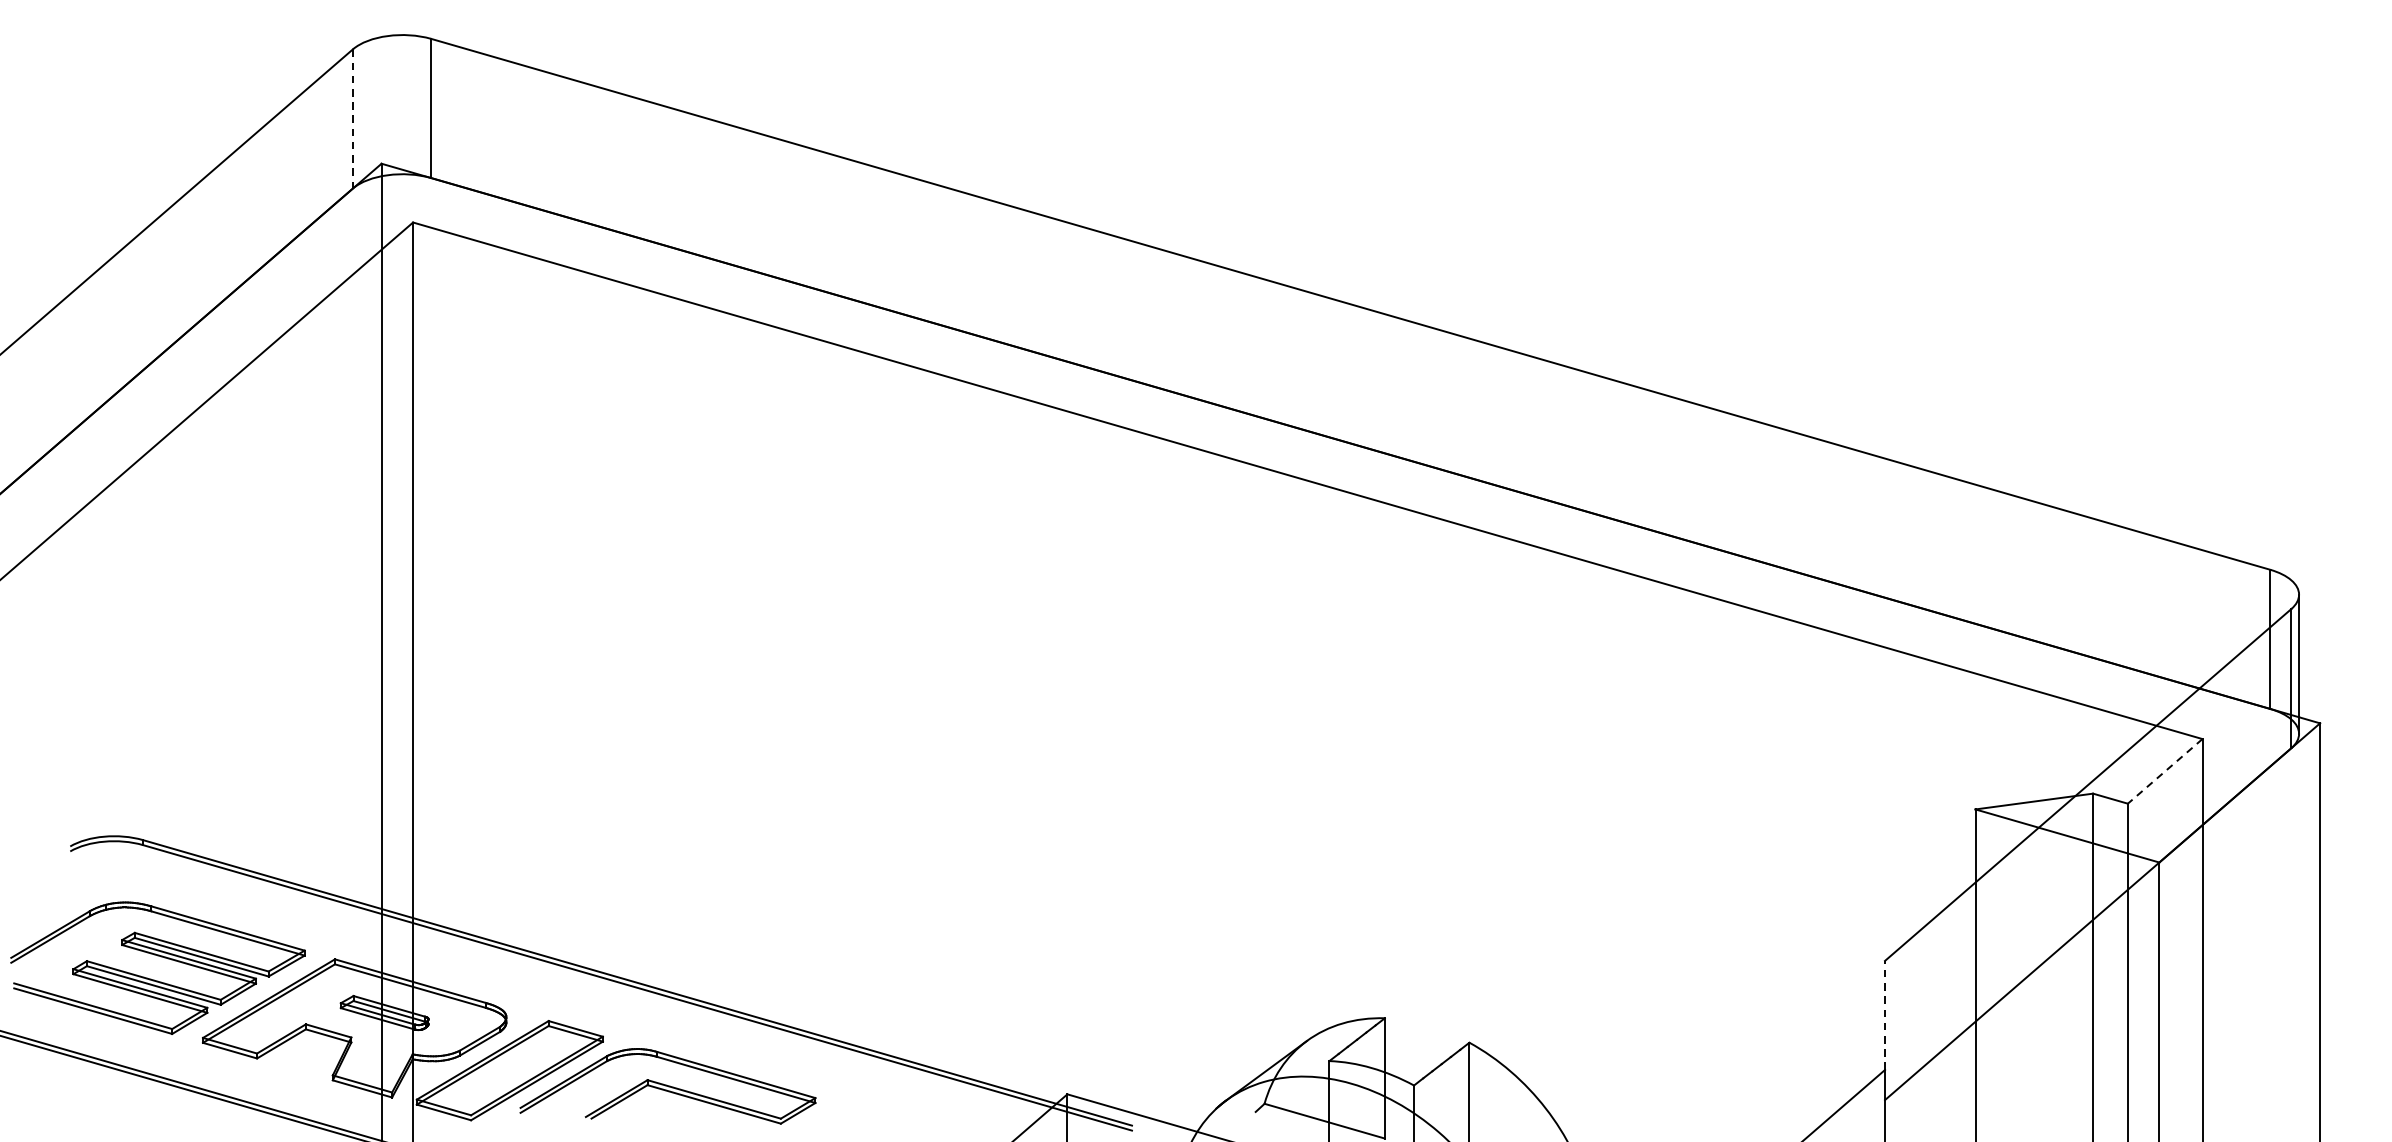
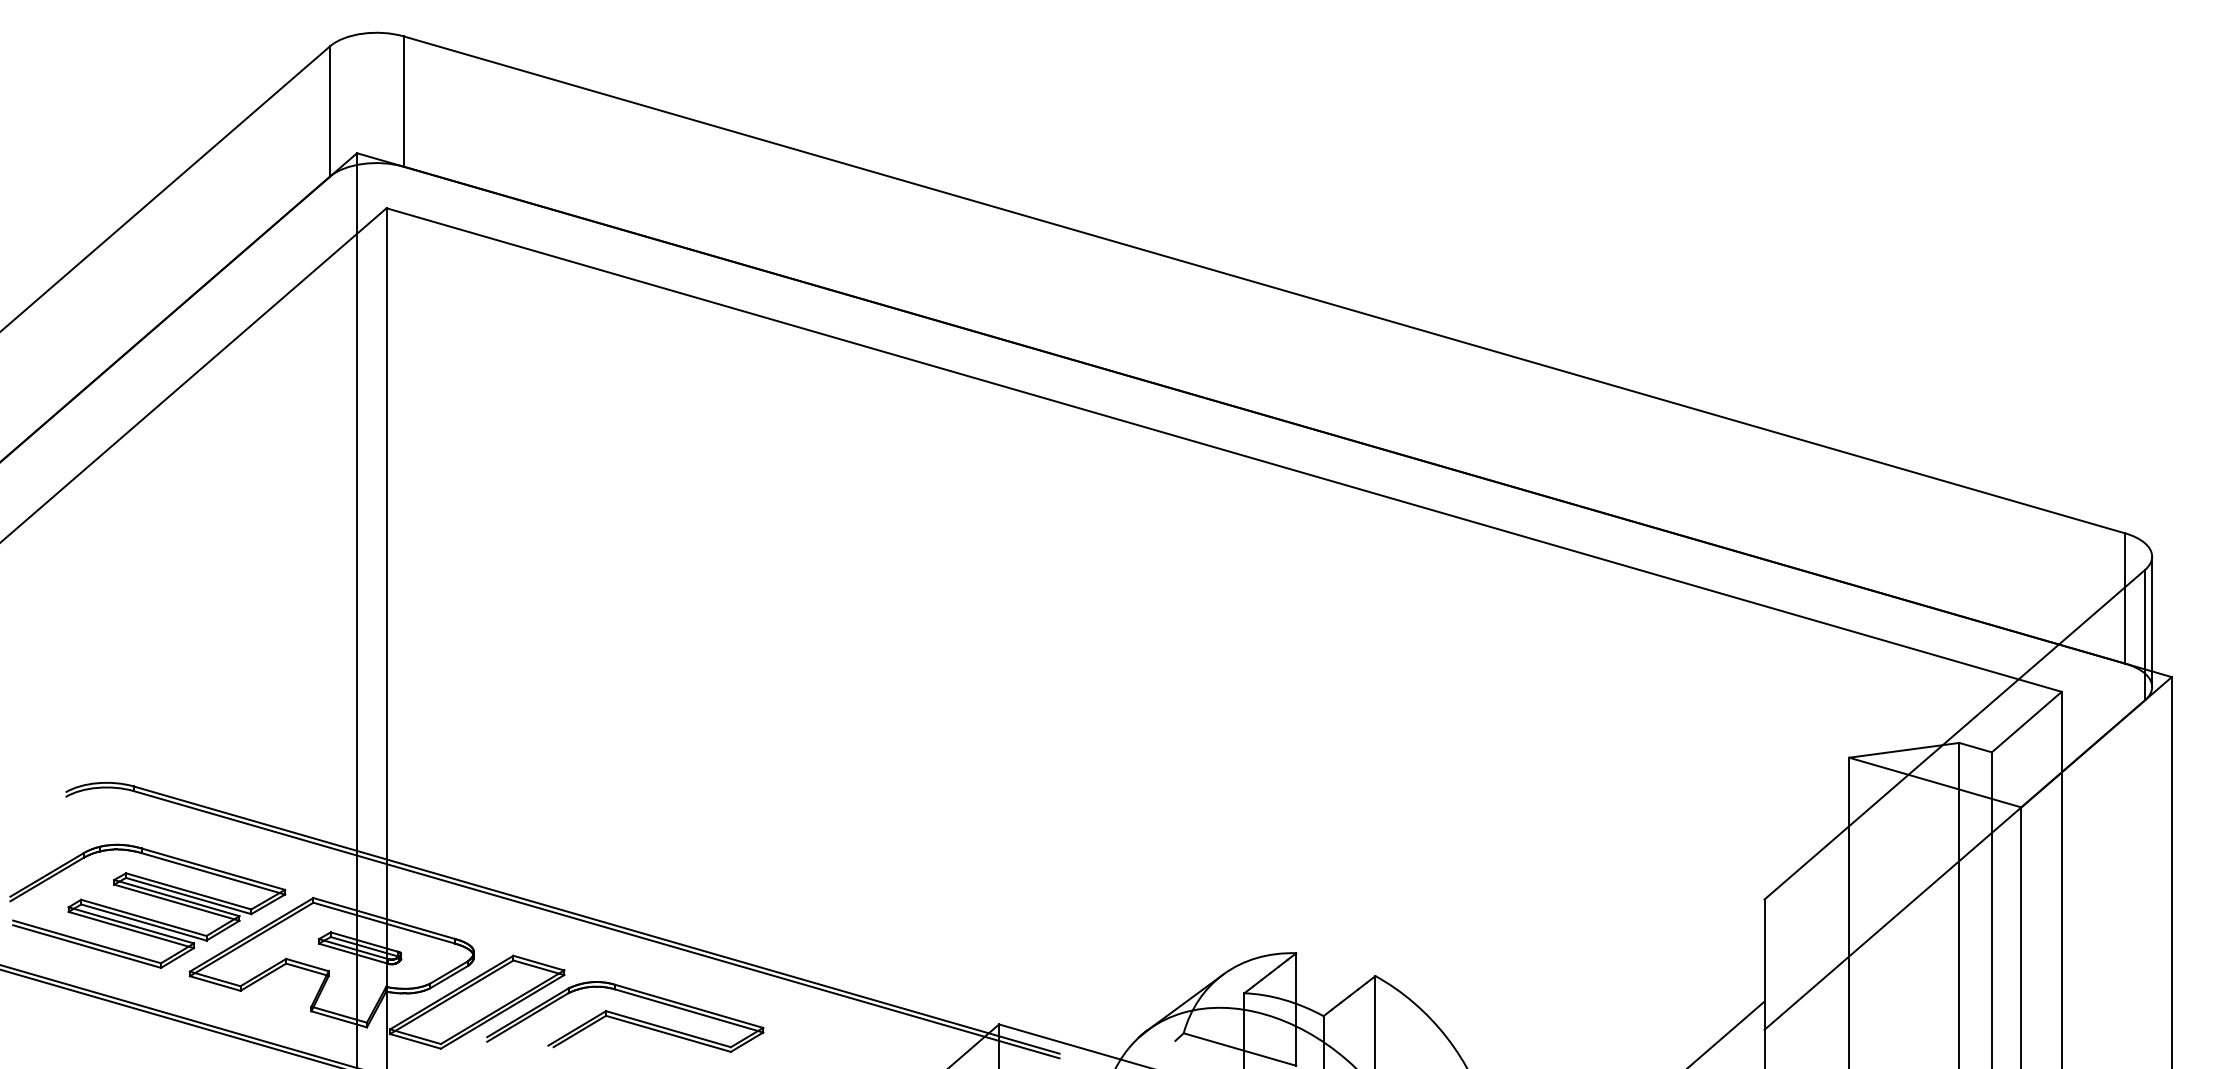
line: (353, 119) -> (330, 111), dashed -> solid
line: (2164, 771) -> (2026, 722), dashed -> solid
line: (1884, 1015) -> (1764, 950), dashed -> solid

